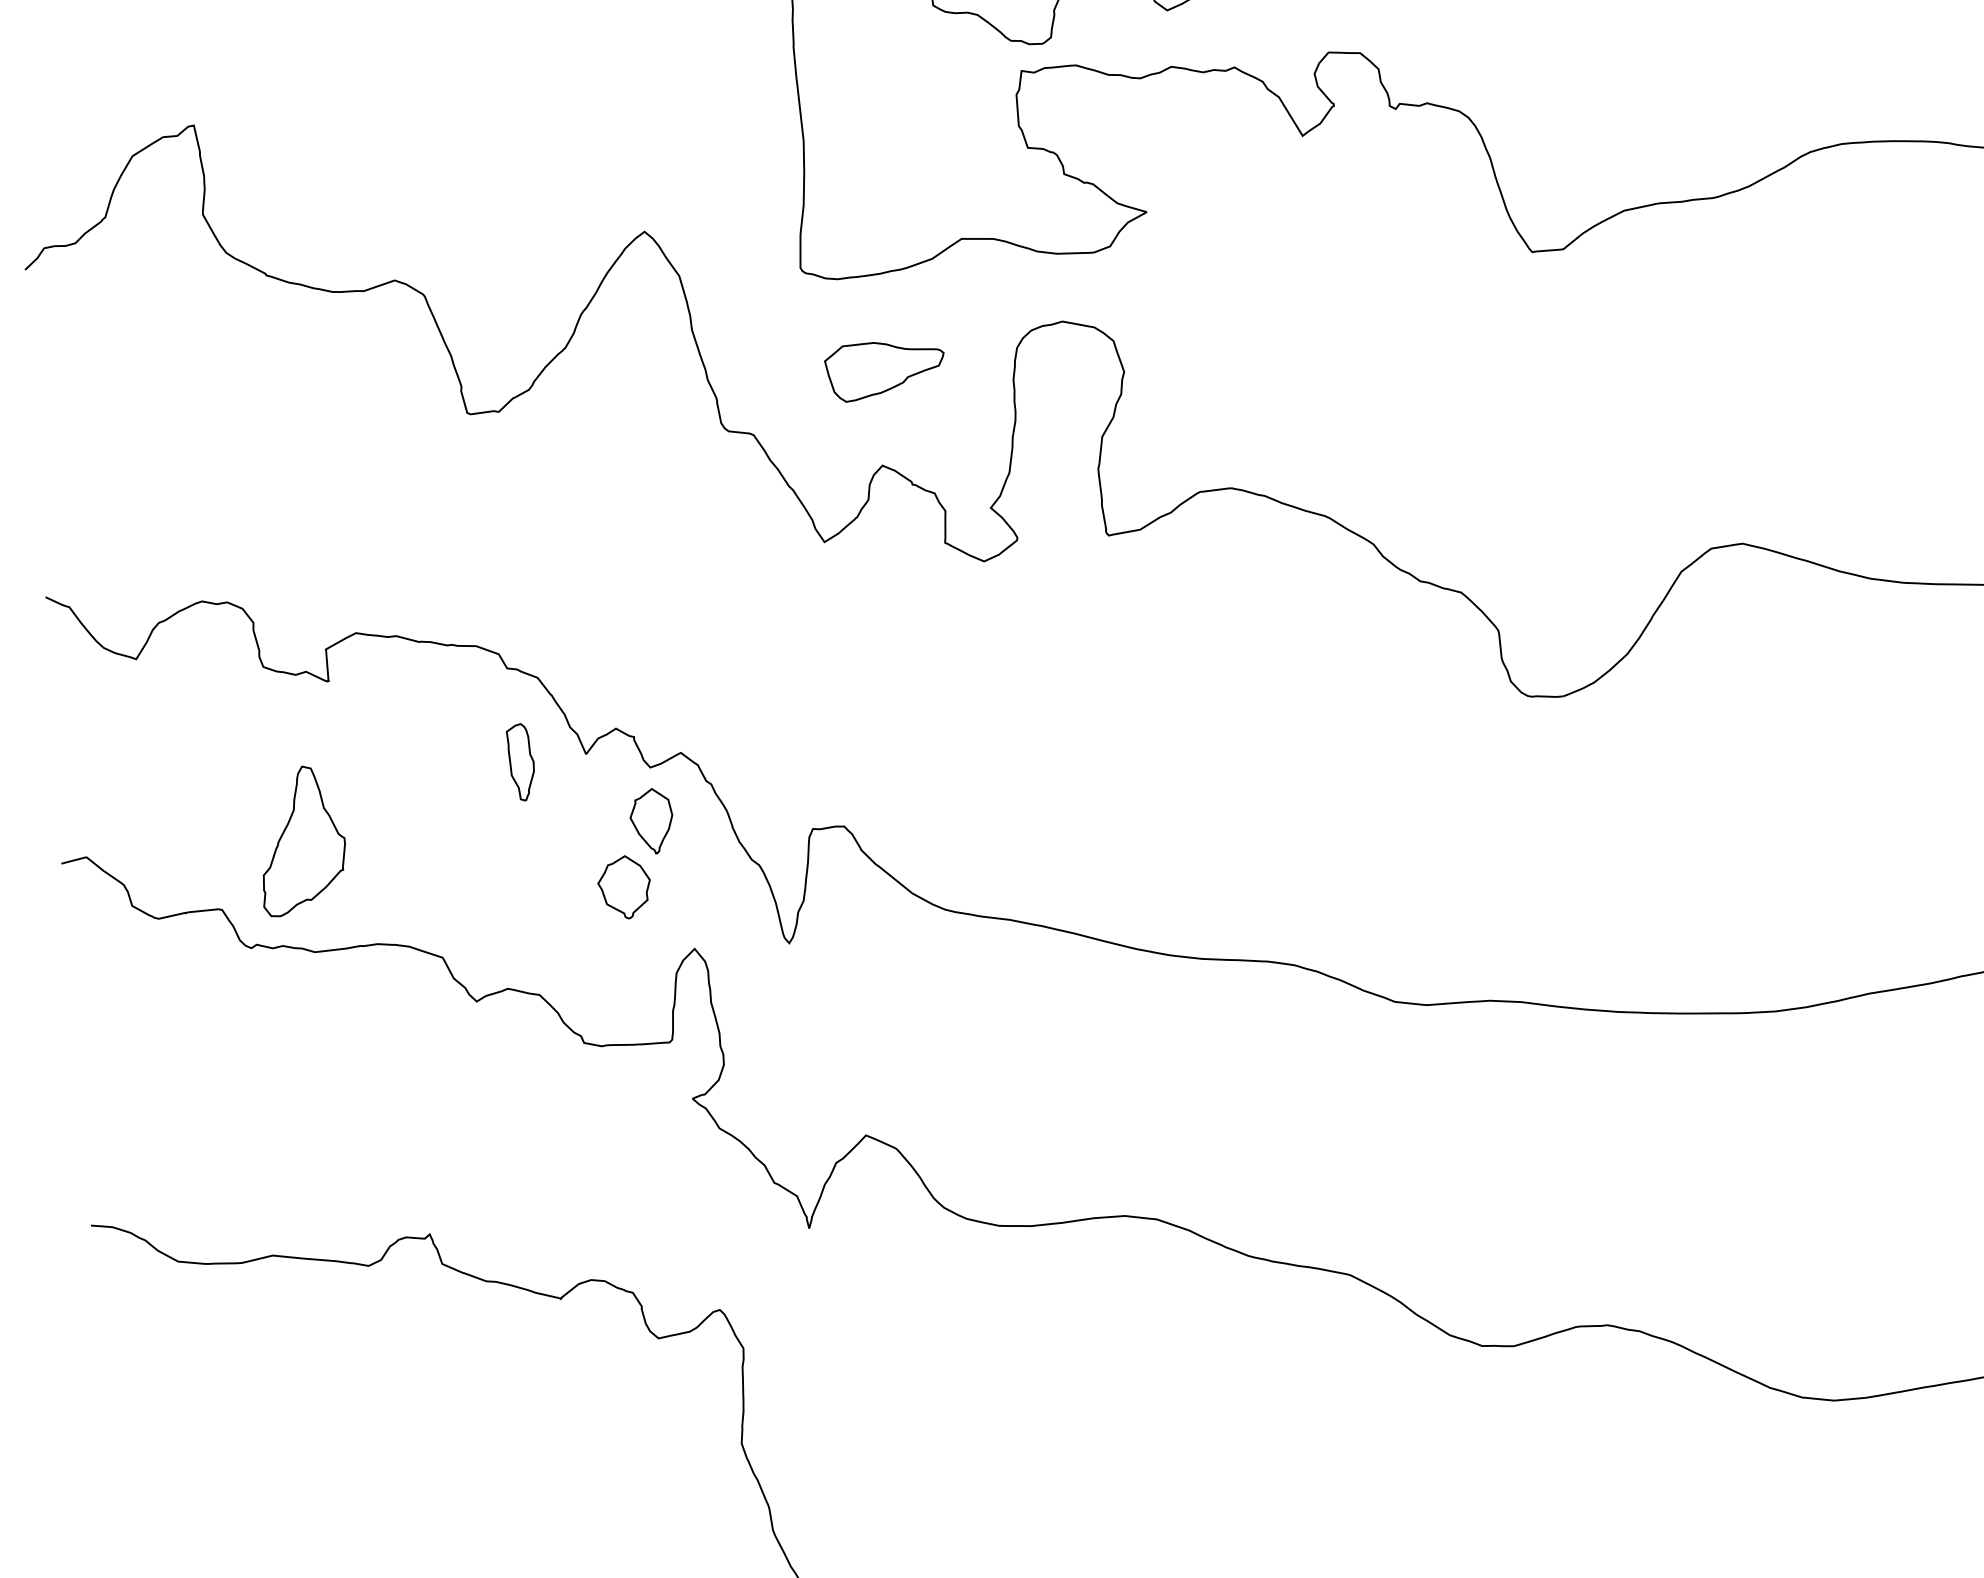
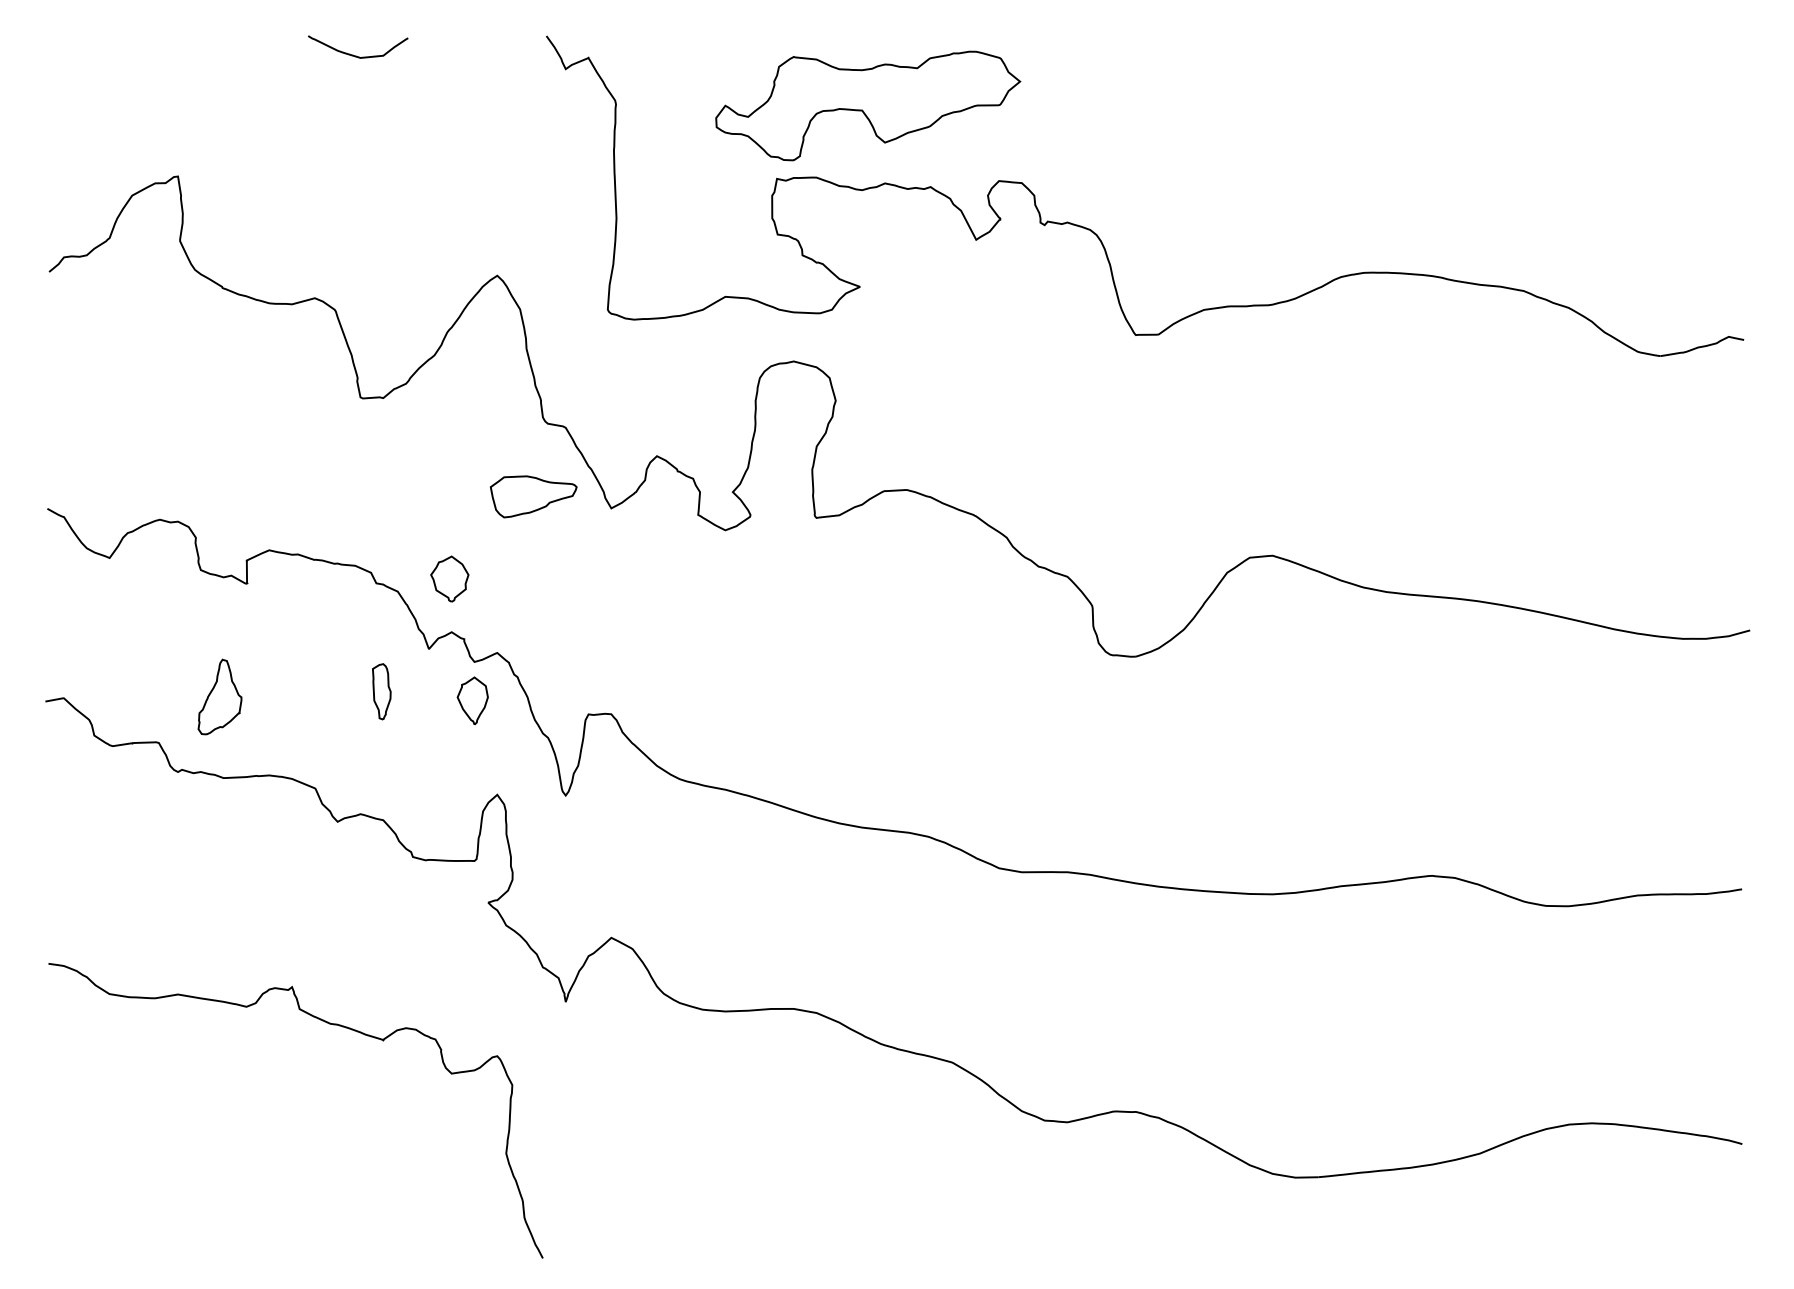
part: (884, 370) -> (533, 496), moved
part: (520, 762) -> (381, 691), moved
part: (301, 839) -> (219, 696), size x0.7
part: (623, 886) -> (449, 578), moved

